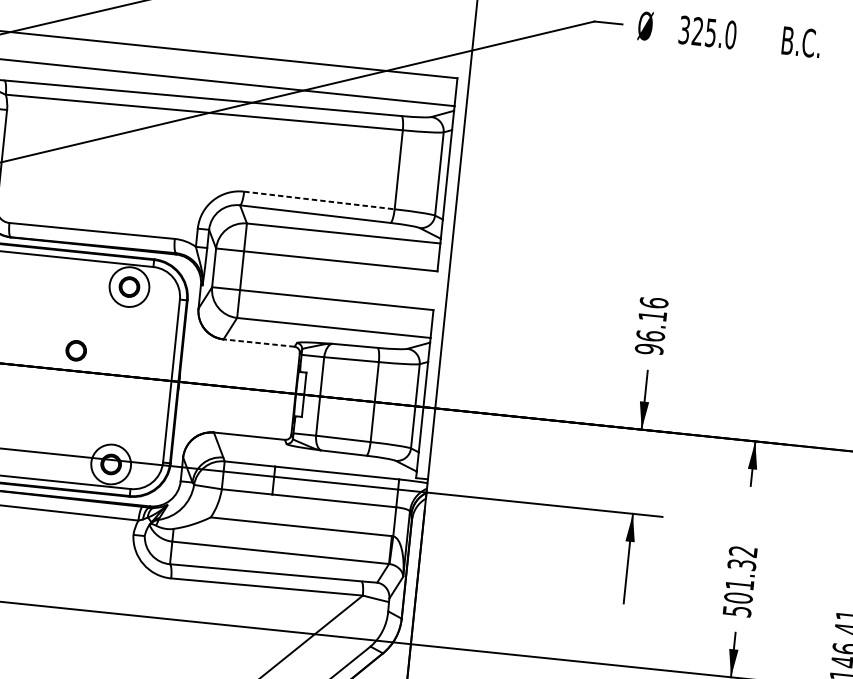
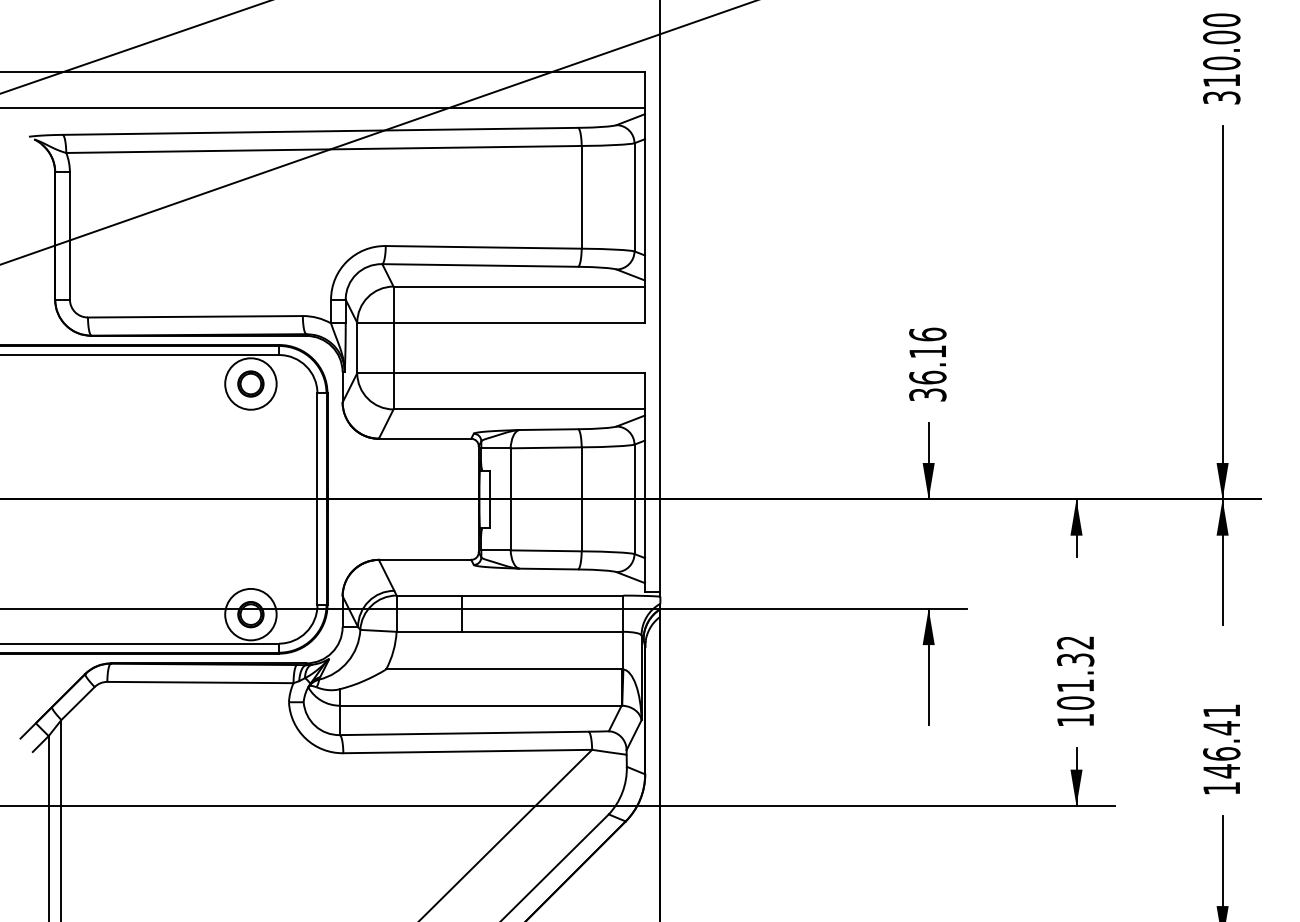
line: (319, 200) -> (483, 247), dashed -> solid
line: (258, 342) -> (424, 438), dashed -> solid
text: (649, 348) -> (927, 394), 96.16 -> 36.16
part: (75, 350) -> (190, 472), removed
text: (737, 611) -> (1075, 720), 501.32 -> 101.32

